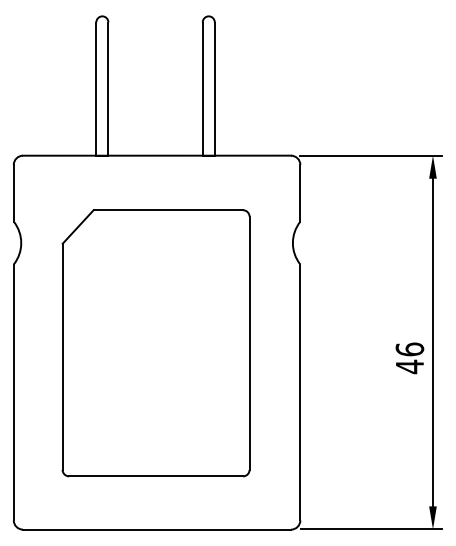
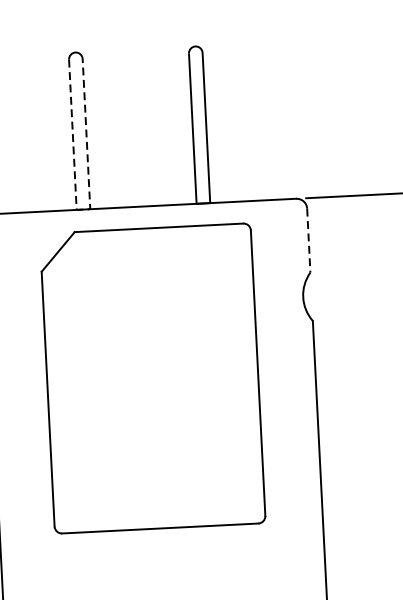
line: (102, 155) -> (83, 209), solid -> dashed
line: (300, 193) -> (308, 240), solid -> dashed
part: (155, 343) -> (152, 378), moved

